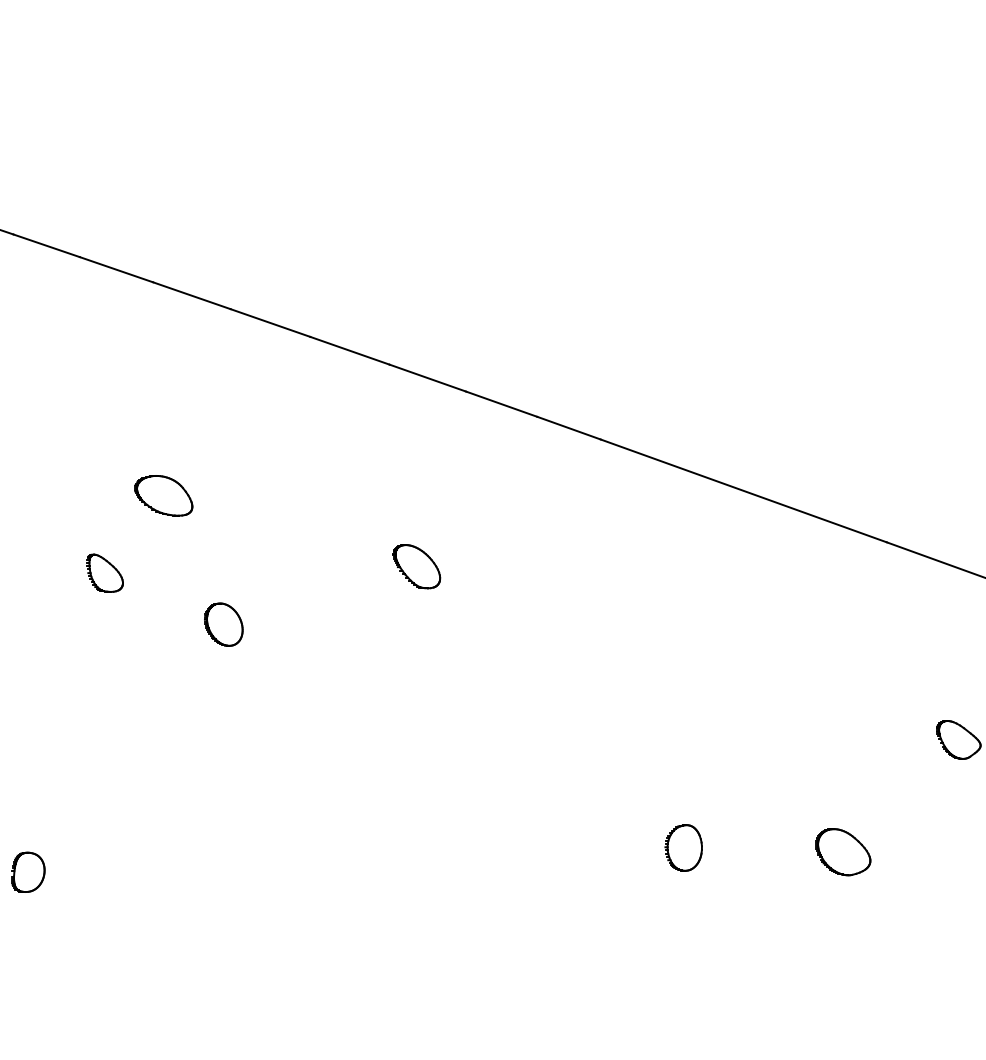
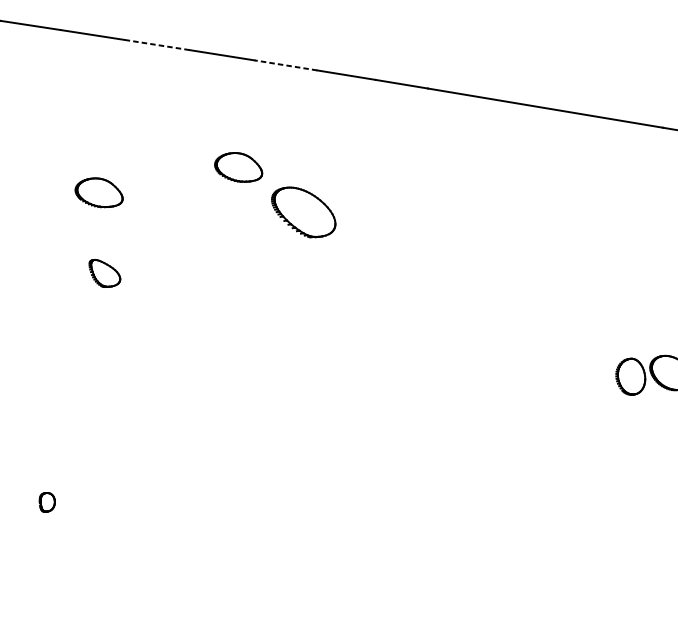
line: (270, 322) -> (156, 44), solid -> dashed
line: (427, 378) -> (285, 65), solid -> dashed
part: (344, 495) -> (238, 167), added
part: (416, 566) -> (303, 212), size x1.6
part: (104, 572) -> (104, 272), moved
part: (223, 624) -> (163, 283), removed
part: (683, 847) -> (630, 376), moved
part: (28, 871) -> (47, 501), size x0.6

